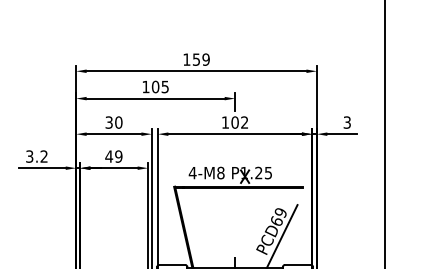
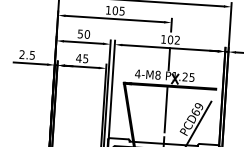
text: (109, 121) -> (80, 33), 30 -> 50
line: (235, 149) -> (169, 59), added
text: (36, 156) -> (26, 54), 3.2 -> 2.5
text: (118, 156) -> (85, 58), 49 -> 45
line: (235, 219) -> (166, 109), added

